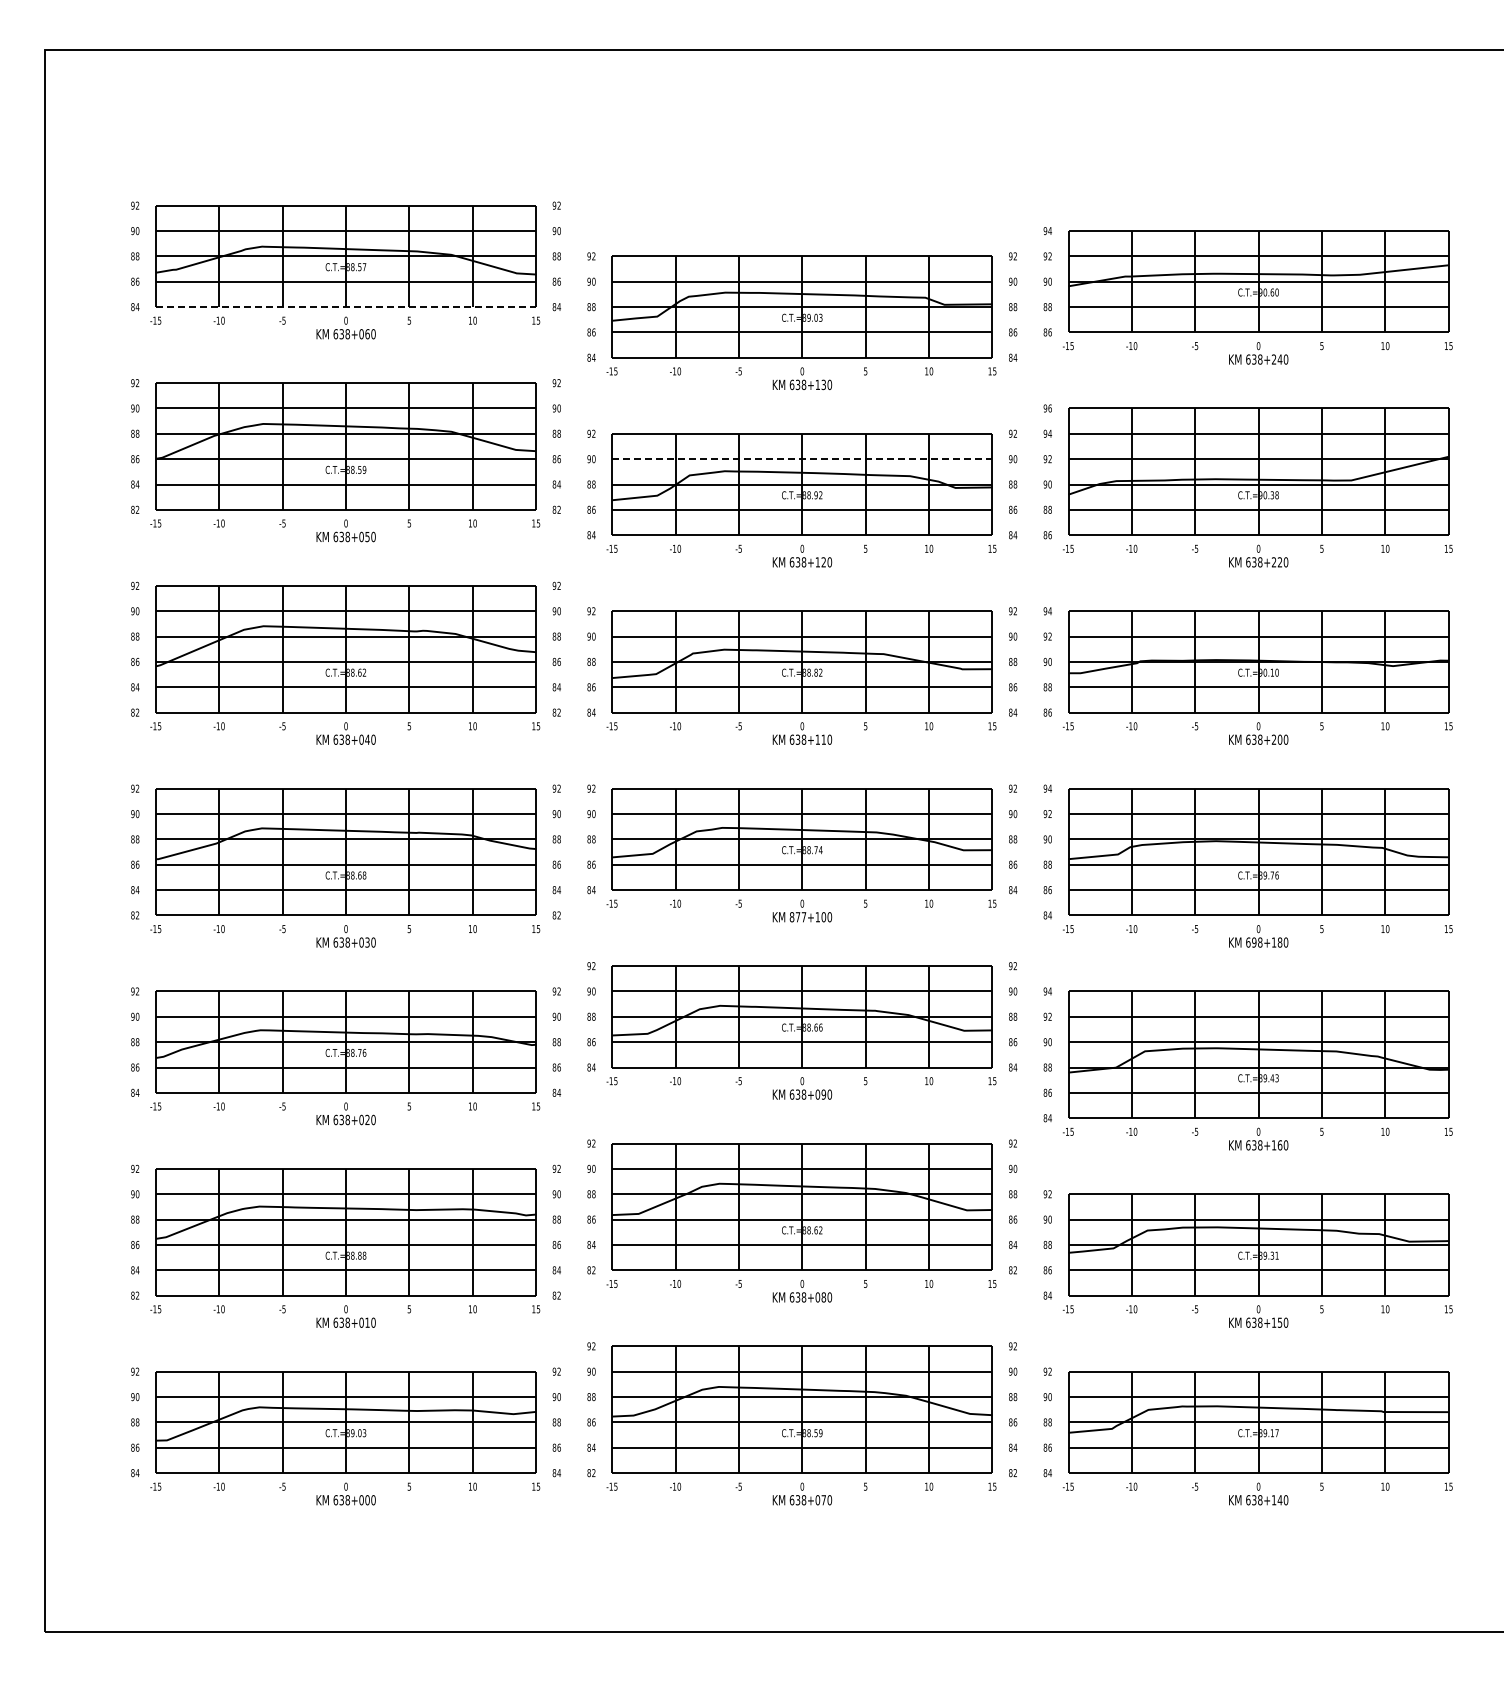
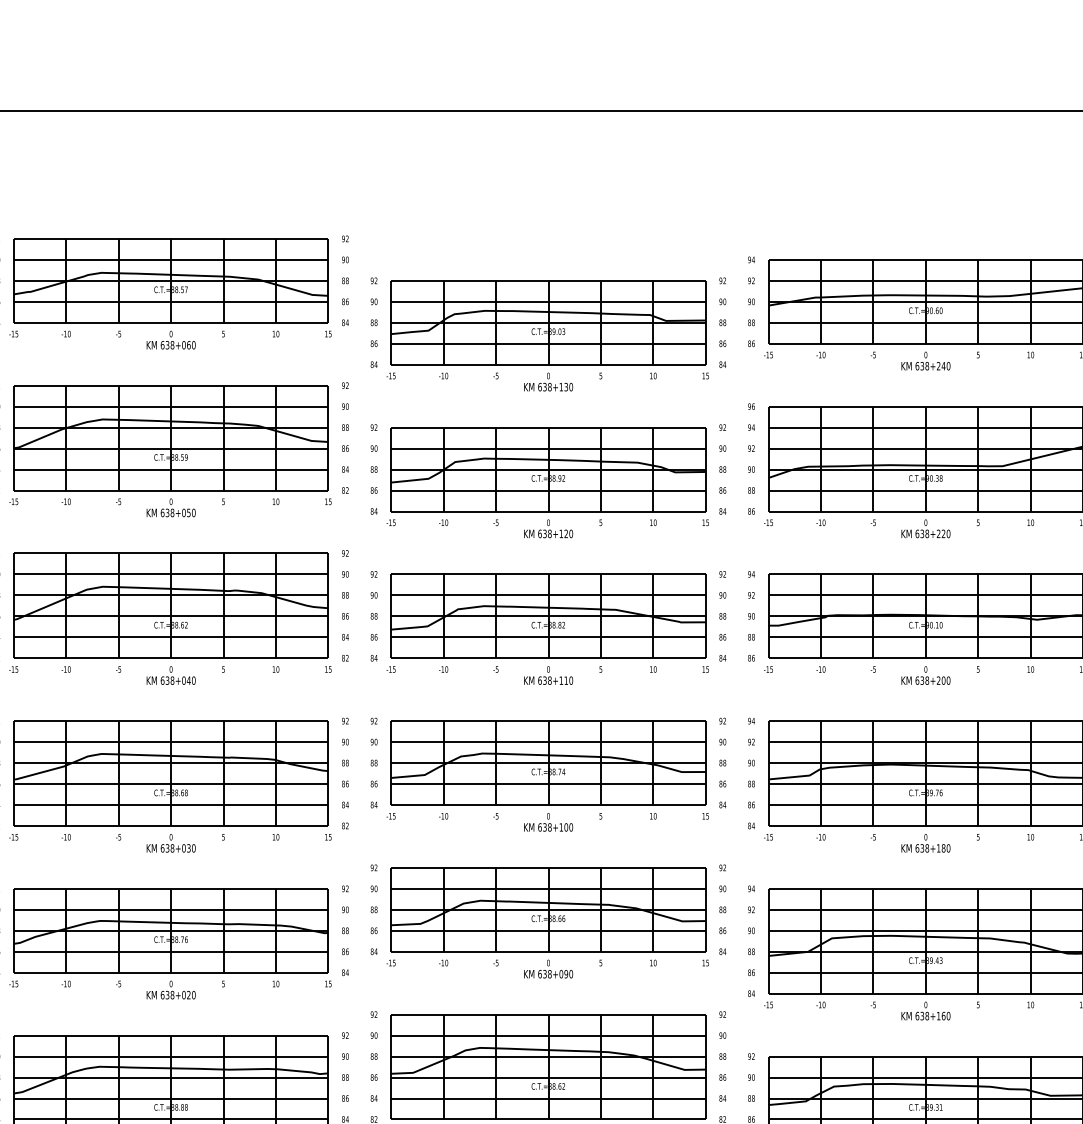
line: (346, 307) -> (171, 323), dashed -> solid
line: (802, 459) -> (548, 448), dashed -> solid
text: (797, 917) -> (544, 827), 877+100 -> 638+100
text: (1254, 942) -> (922, 848), 698+180 -> 638+180

